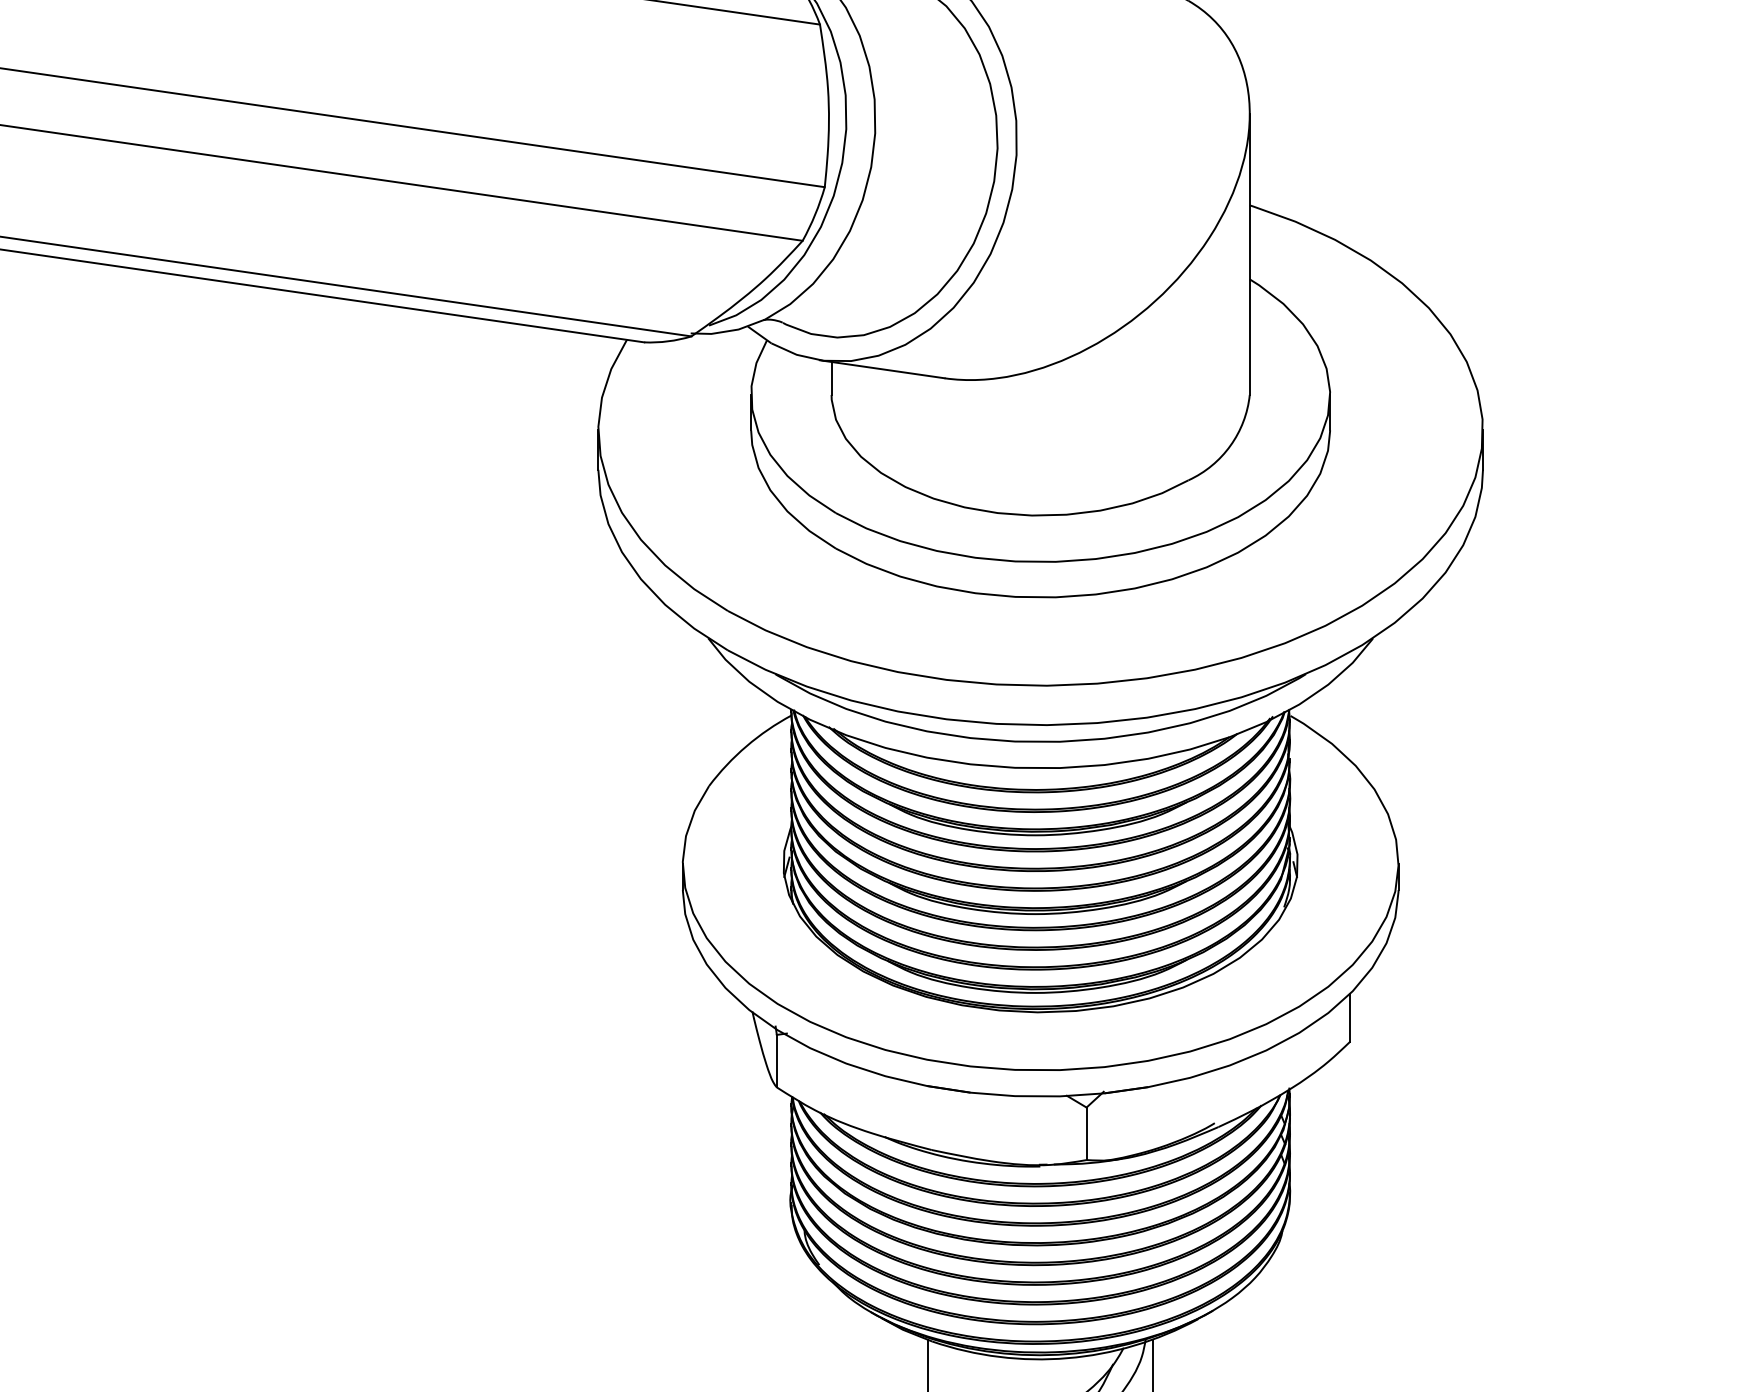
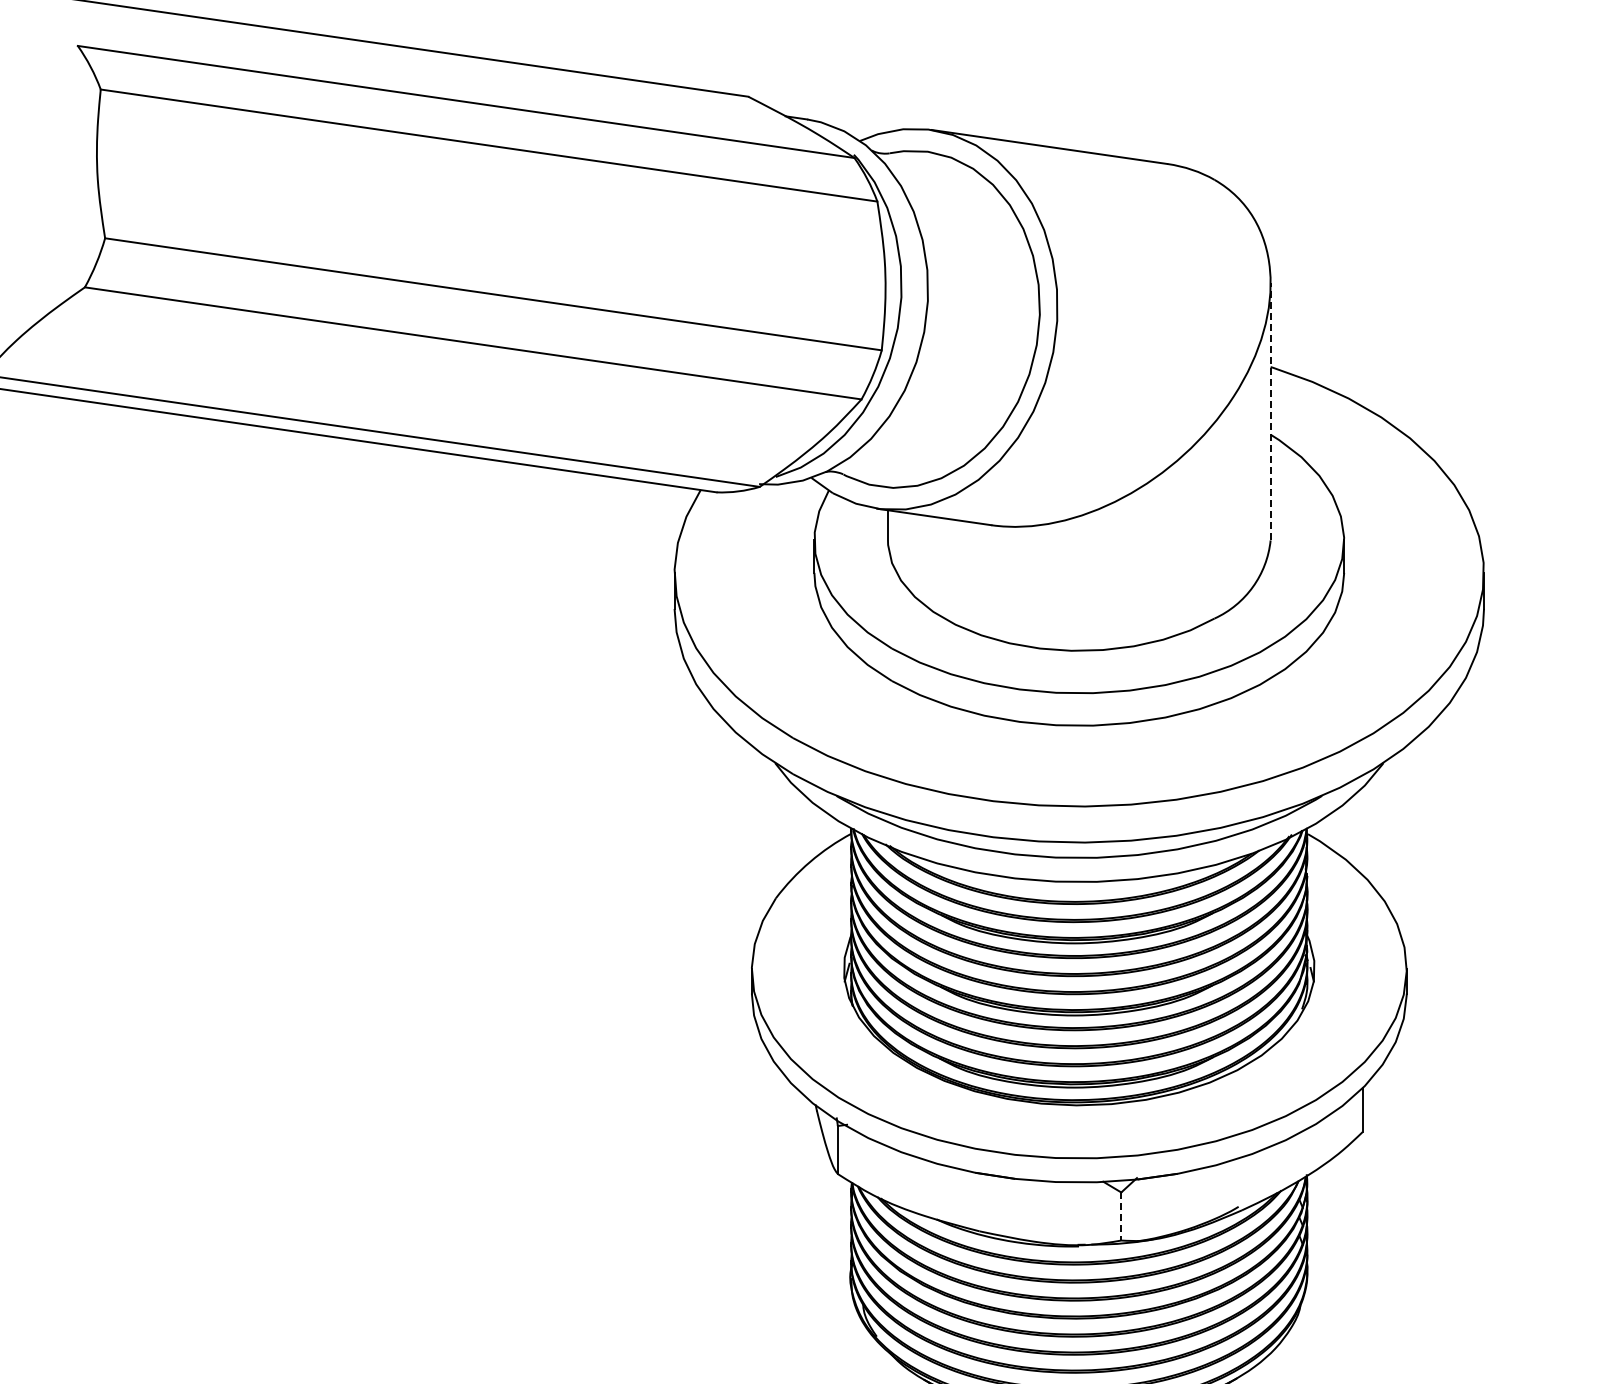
line: (1249, 254) -> (1270, 411), solid -> dashed
line: (1086, 1134) -> (1121, 1217), solid -> dashed

